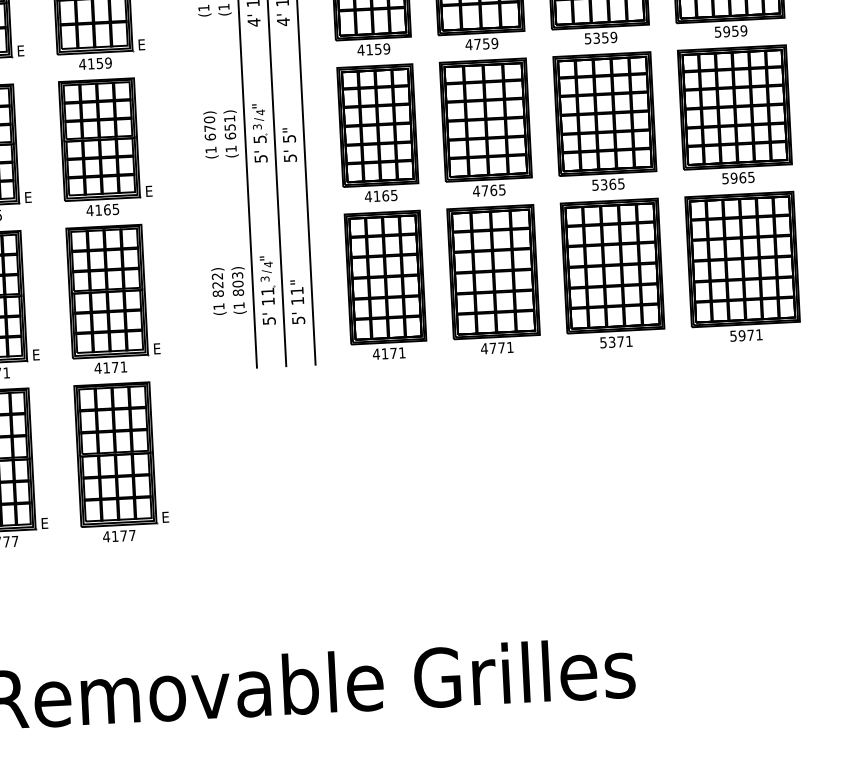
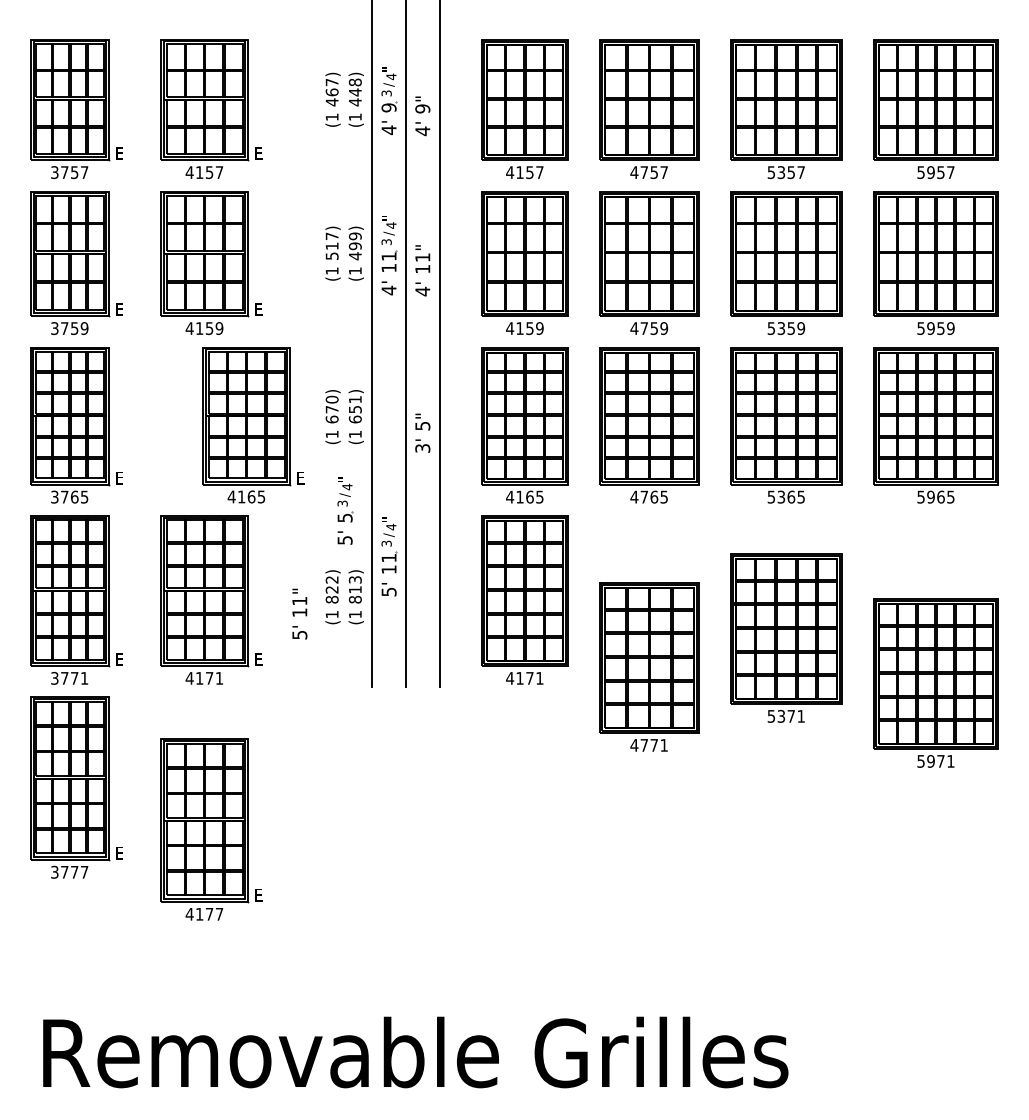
part: (260, 132) -> (345, 510), moved
part: (105, 147) -> (253, 425), moved
text: (290, 158) -> (422, 448), 5' -> 3'
part: (742, 266) -> (935, 682), moved
part: (613, 273) -> (786, 637), moved
part: (494, 279) -> (649, 666), moved
text: (237, 283) -> (354, 589), 803) -> 813)
part: (268, 290) -> (389, 556), moved
text: (297, 301) -> (299, 613), moved
part: (121, 462) -> (211, 829), moved

